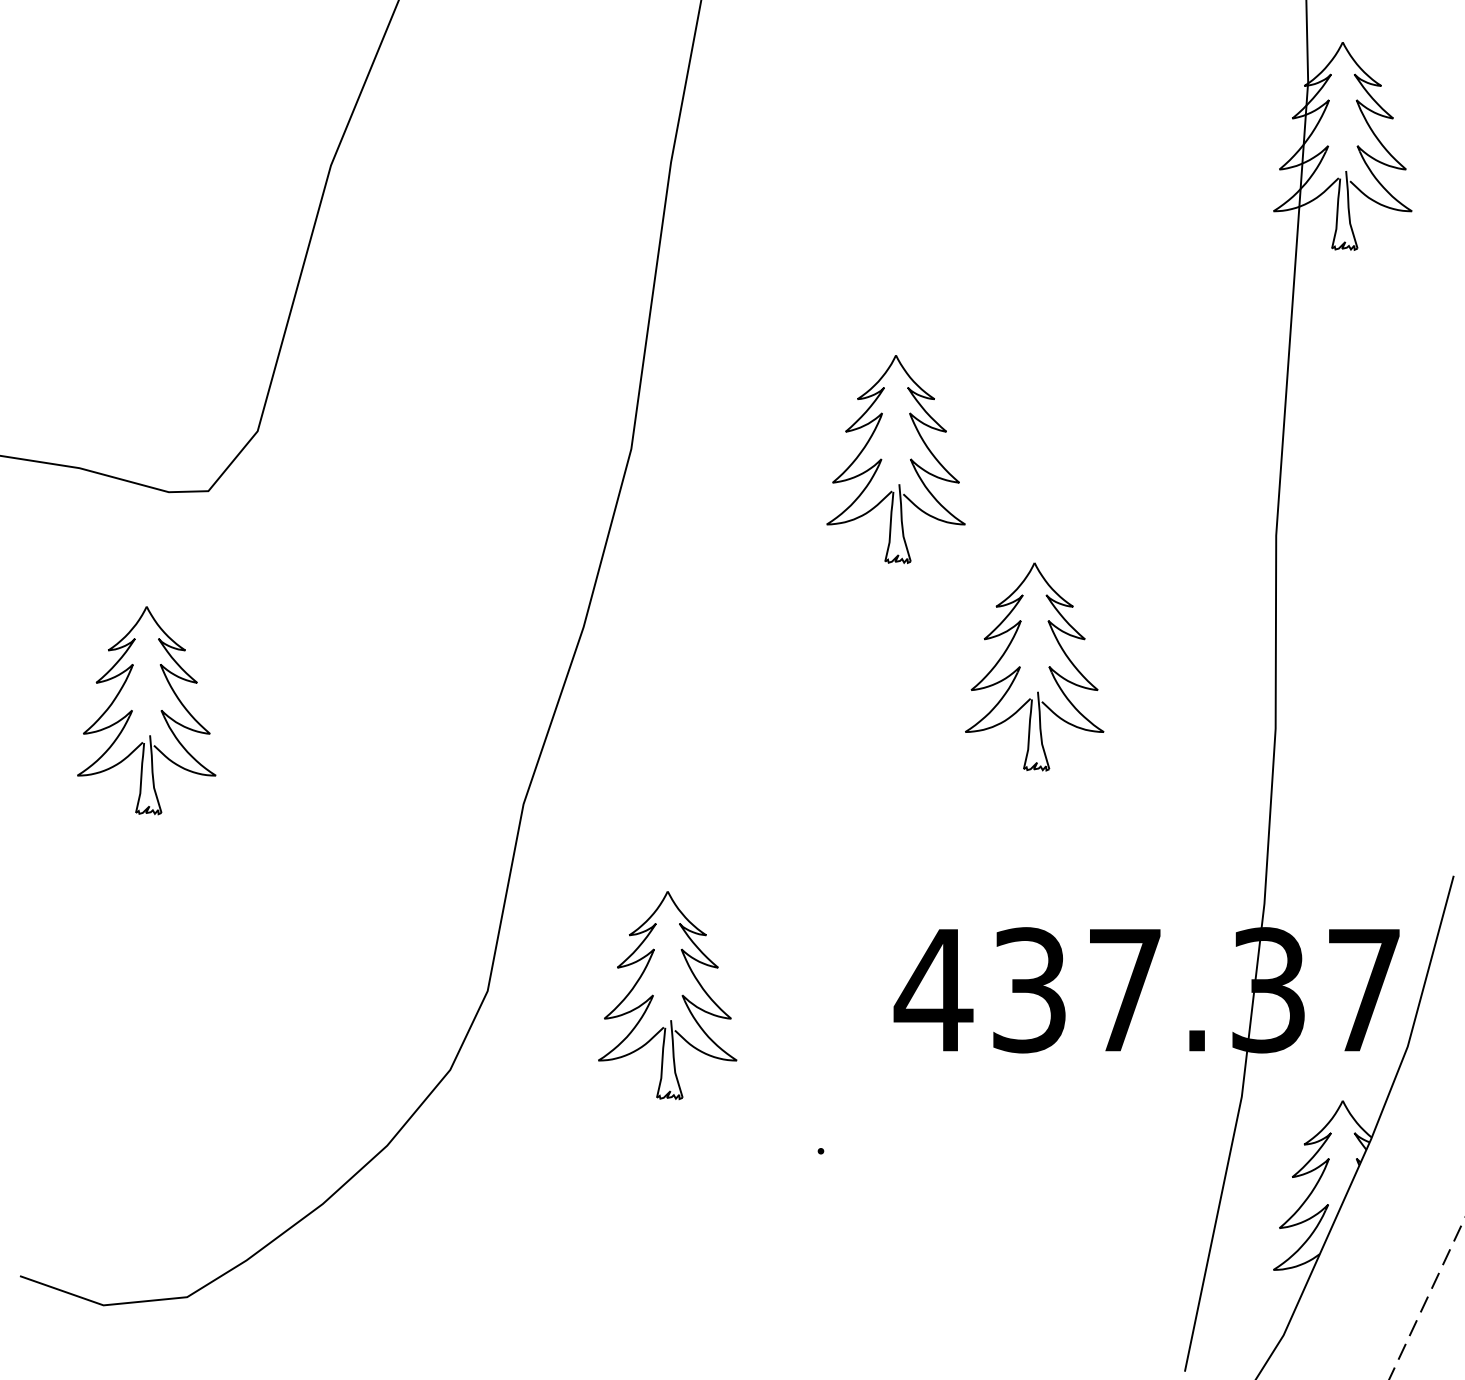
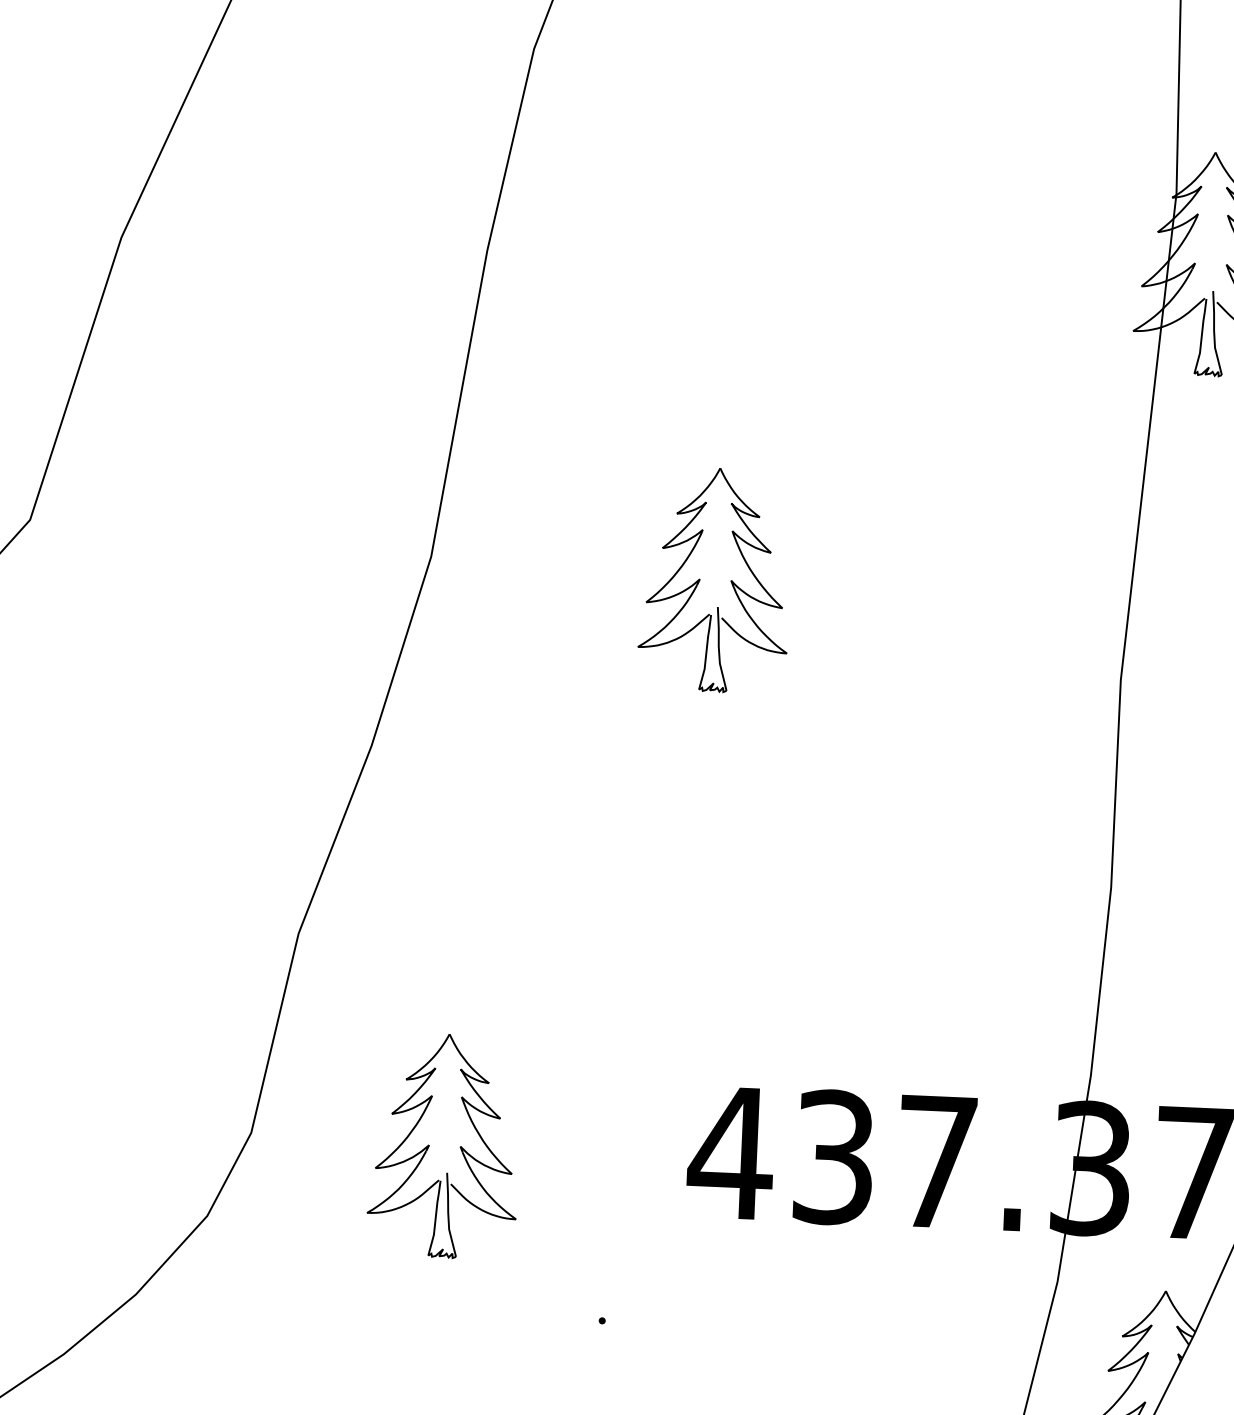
part: (1020, 666) -> (839, 808), removed

